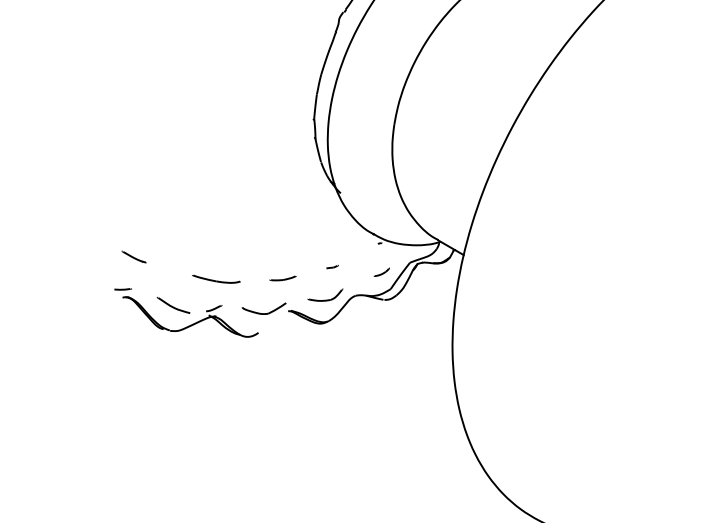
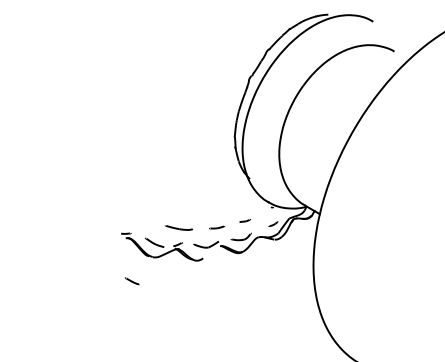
line: (134, 257) -> (132, 281), moved
part: (332, 266) -> (245, 220), size x1.6

